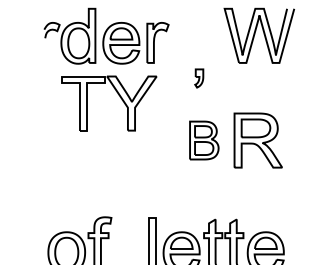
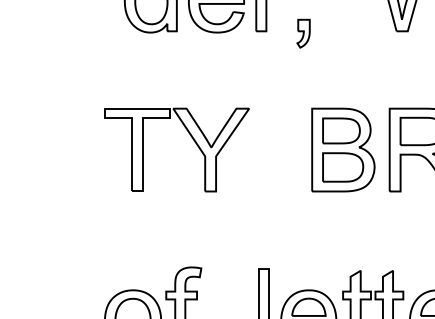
part: (199, 78) -> (303, 33), moved
part: (118, 95) -> (190, 137), moved
part: (204, 140) -> (343, 149), size x1.43

